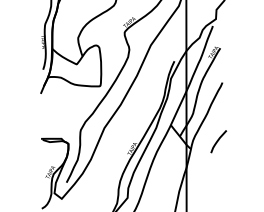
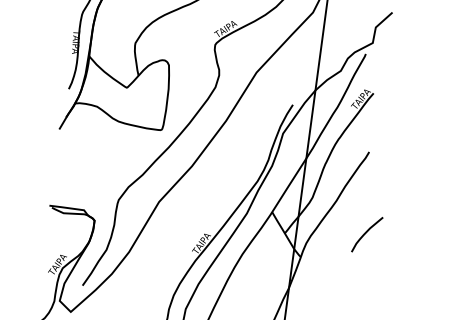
curve: (218, 141) -> (366, 234), moved

